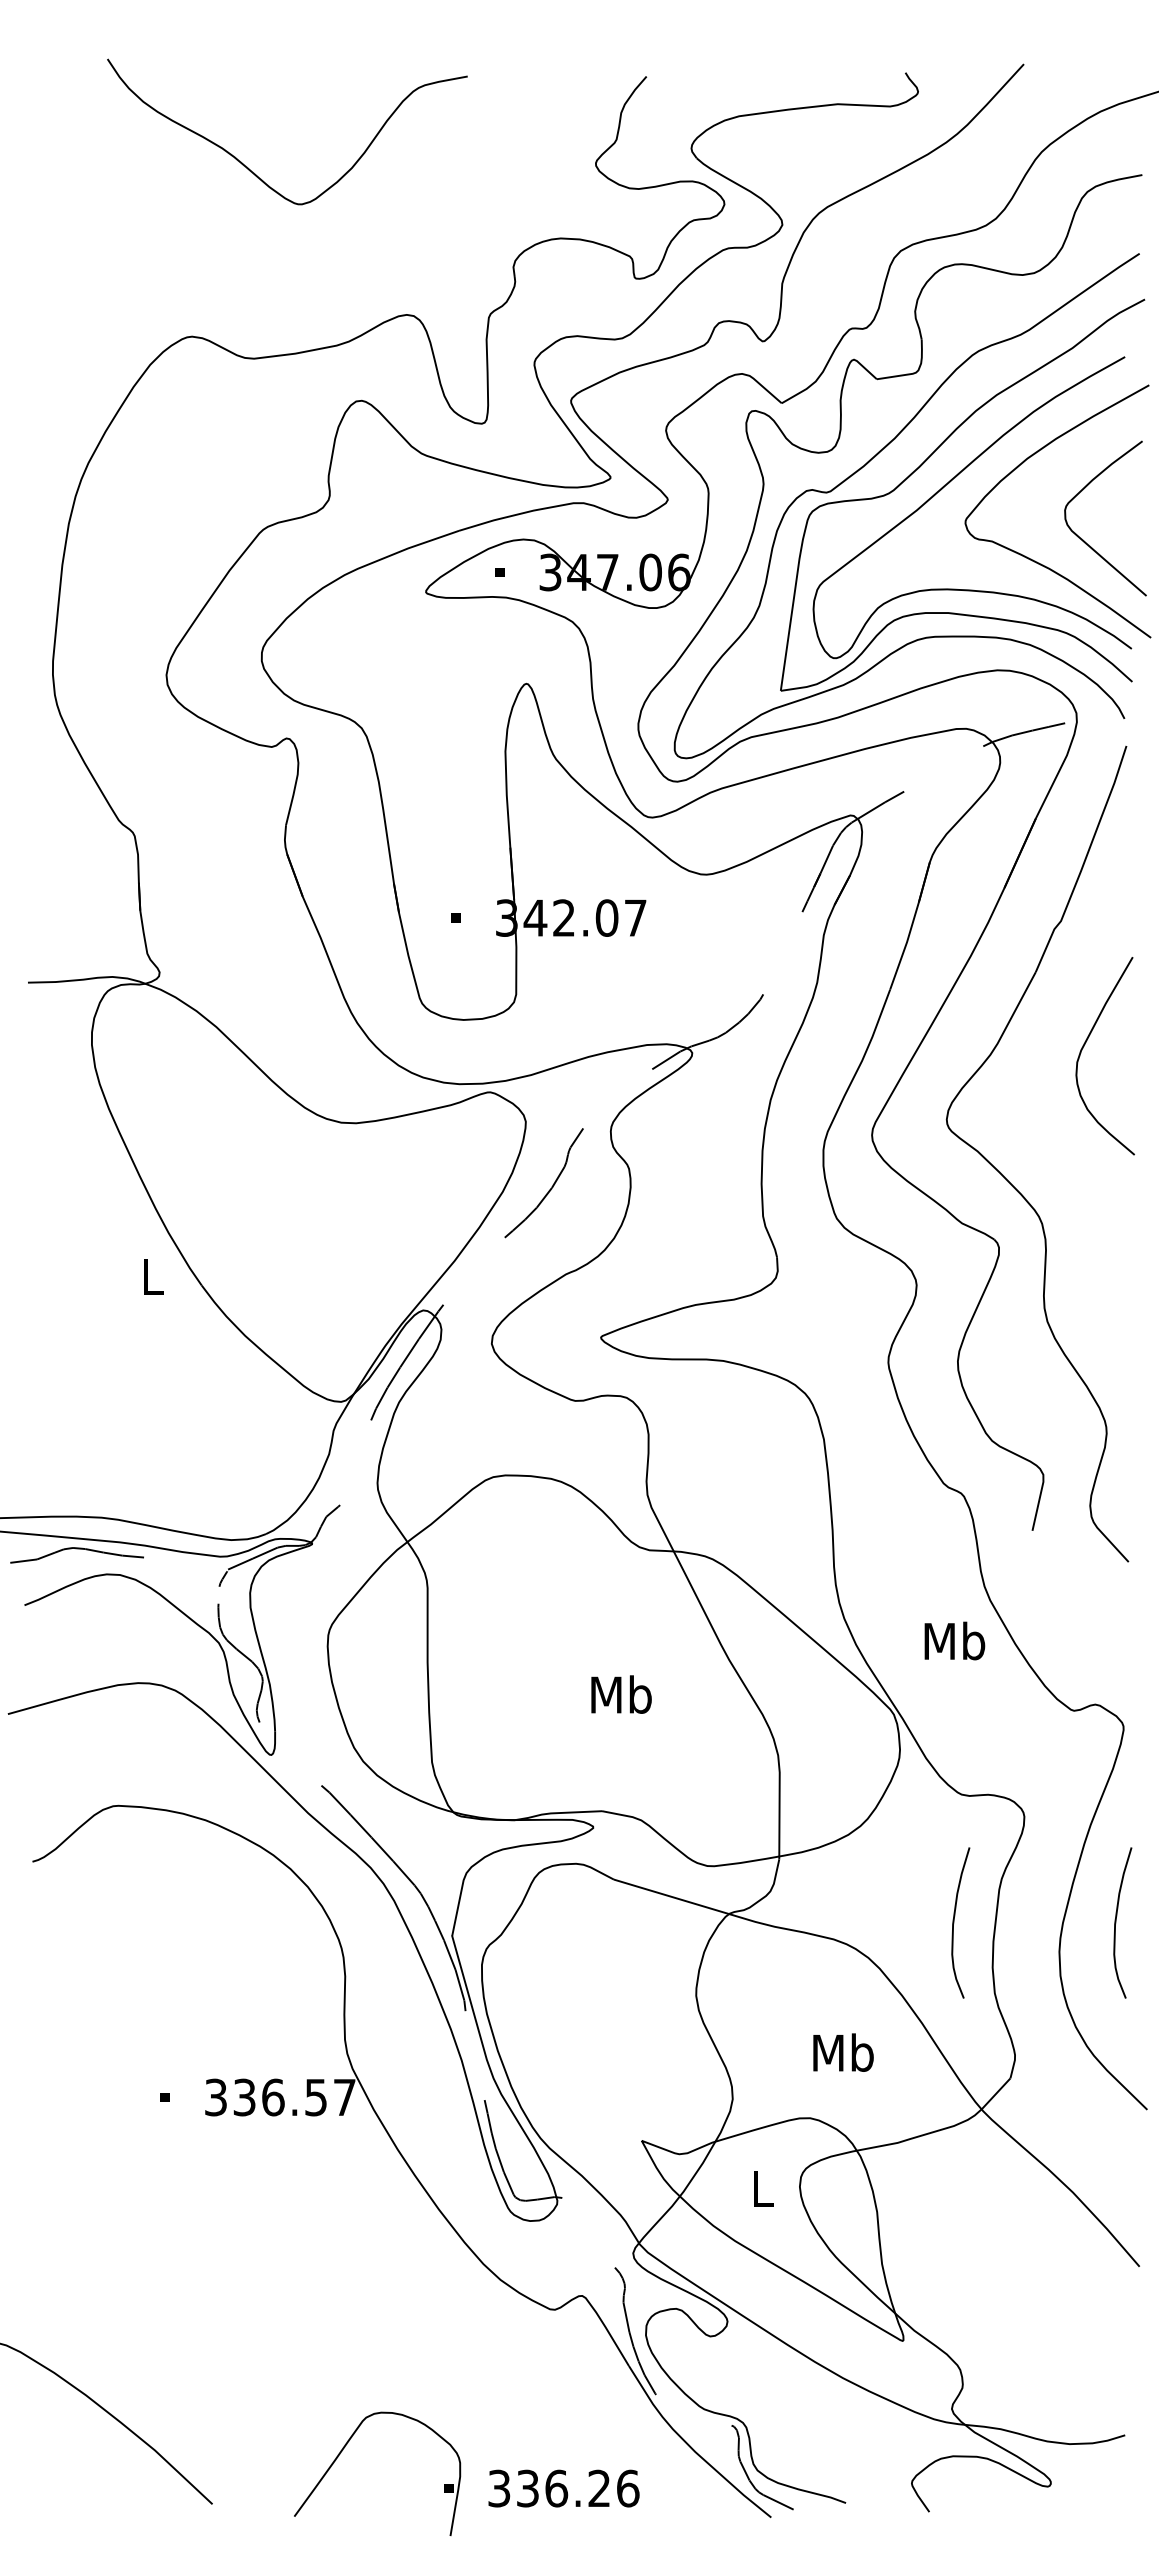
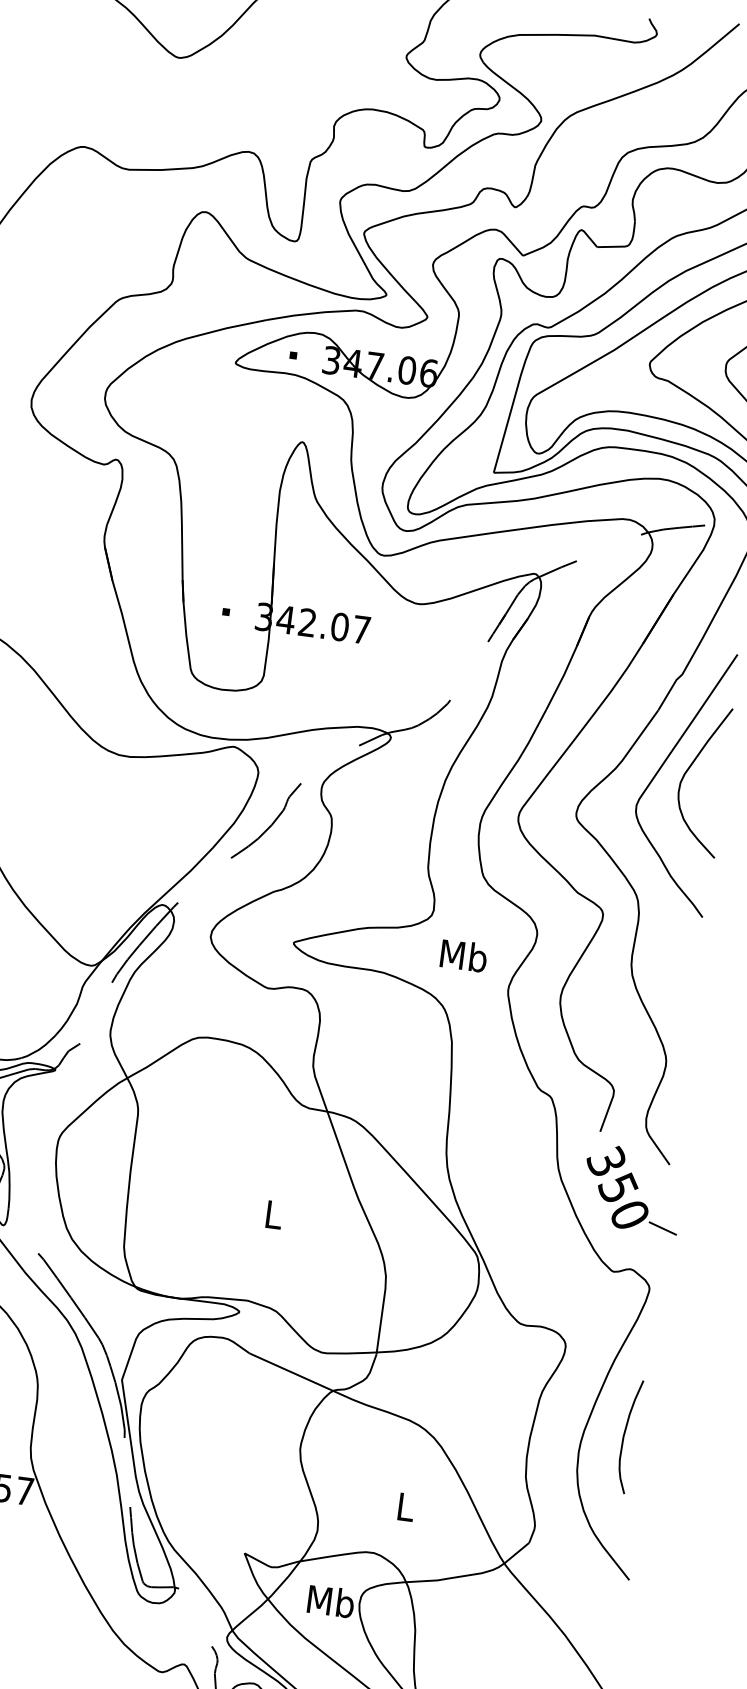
curve: (1050, 1045) -> (662, 767), added
part: (1084, 1599) -> (632, 1188), added
text: (954, 1640) -> (463, 955), moved
text: (621, 1694) -> (273, 1214), Mb -> L
curve: (954, 1922) -> (502, 1419), removed
text: (843, 2052) -> (405, 1506), Mb -> L
text: (762, 2188) -> (331, 1601), L -> Mb

